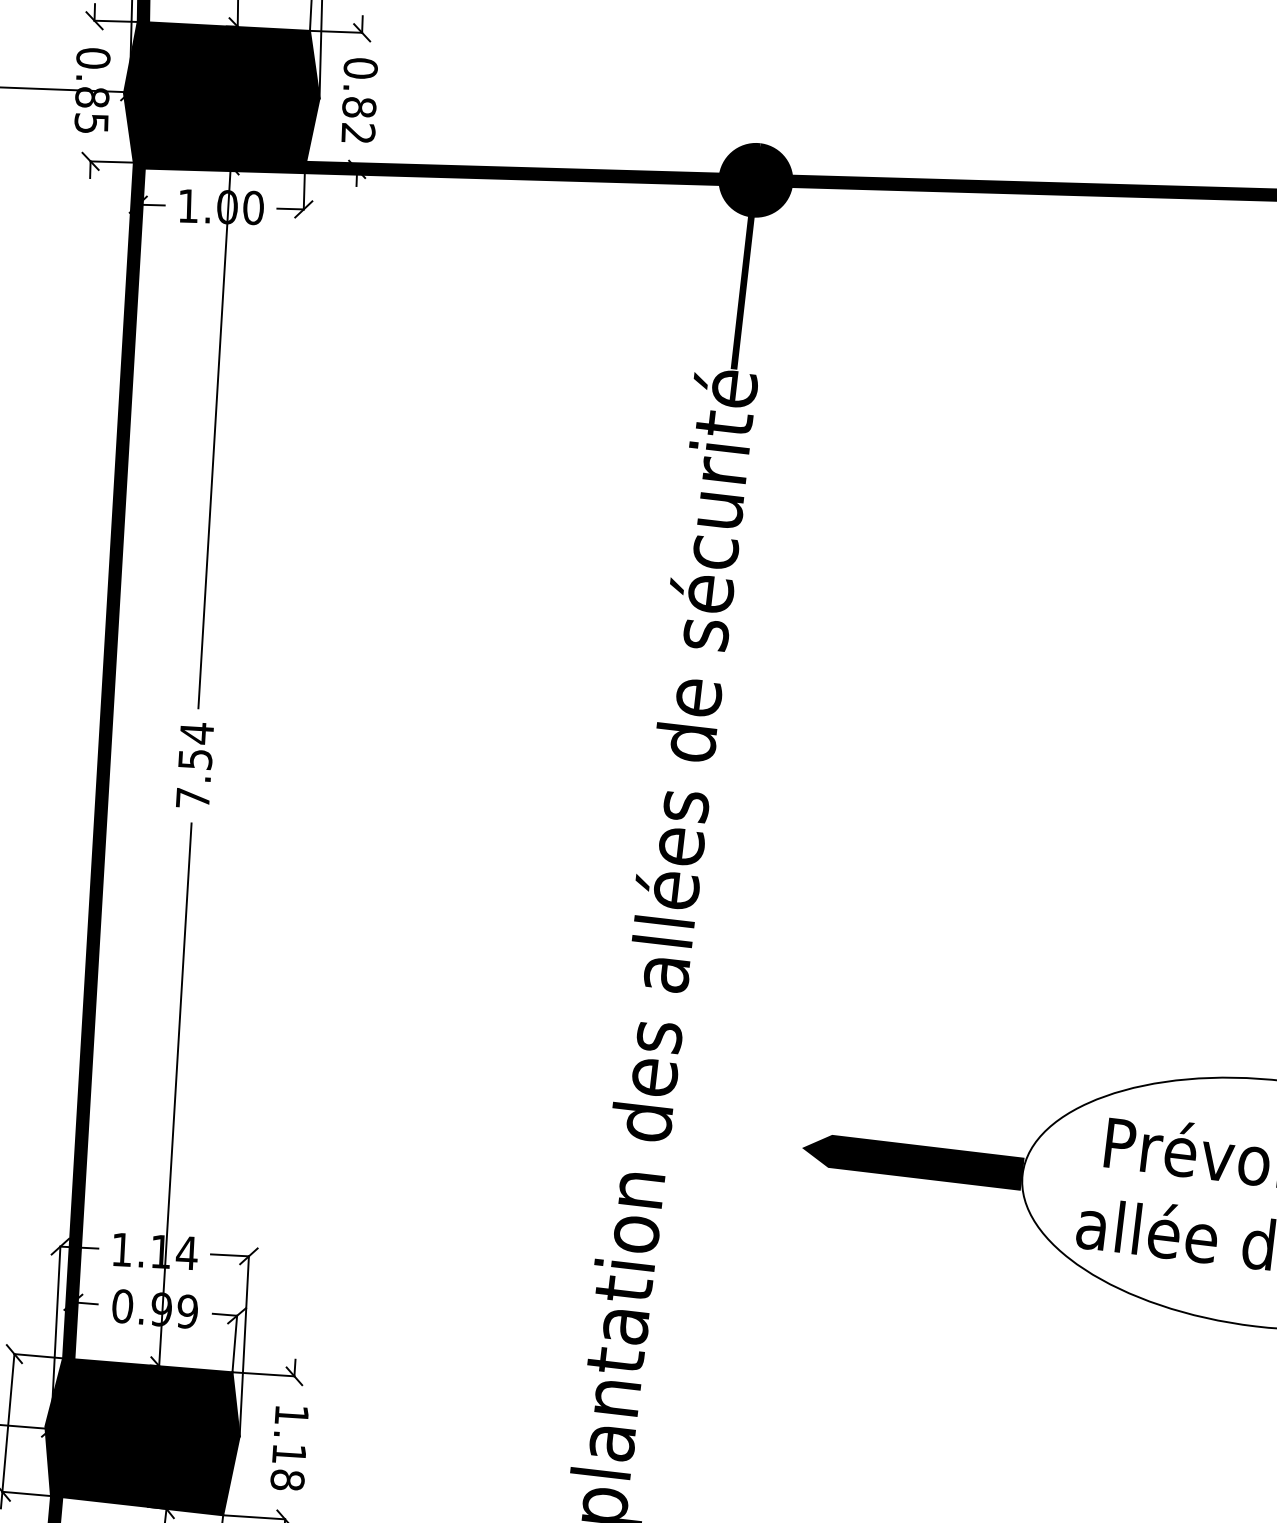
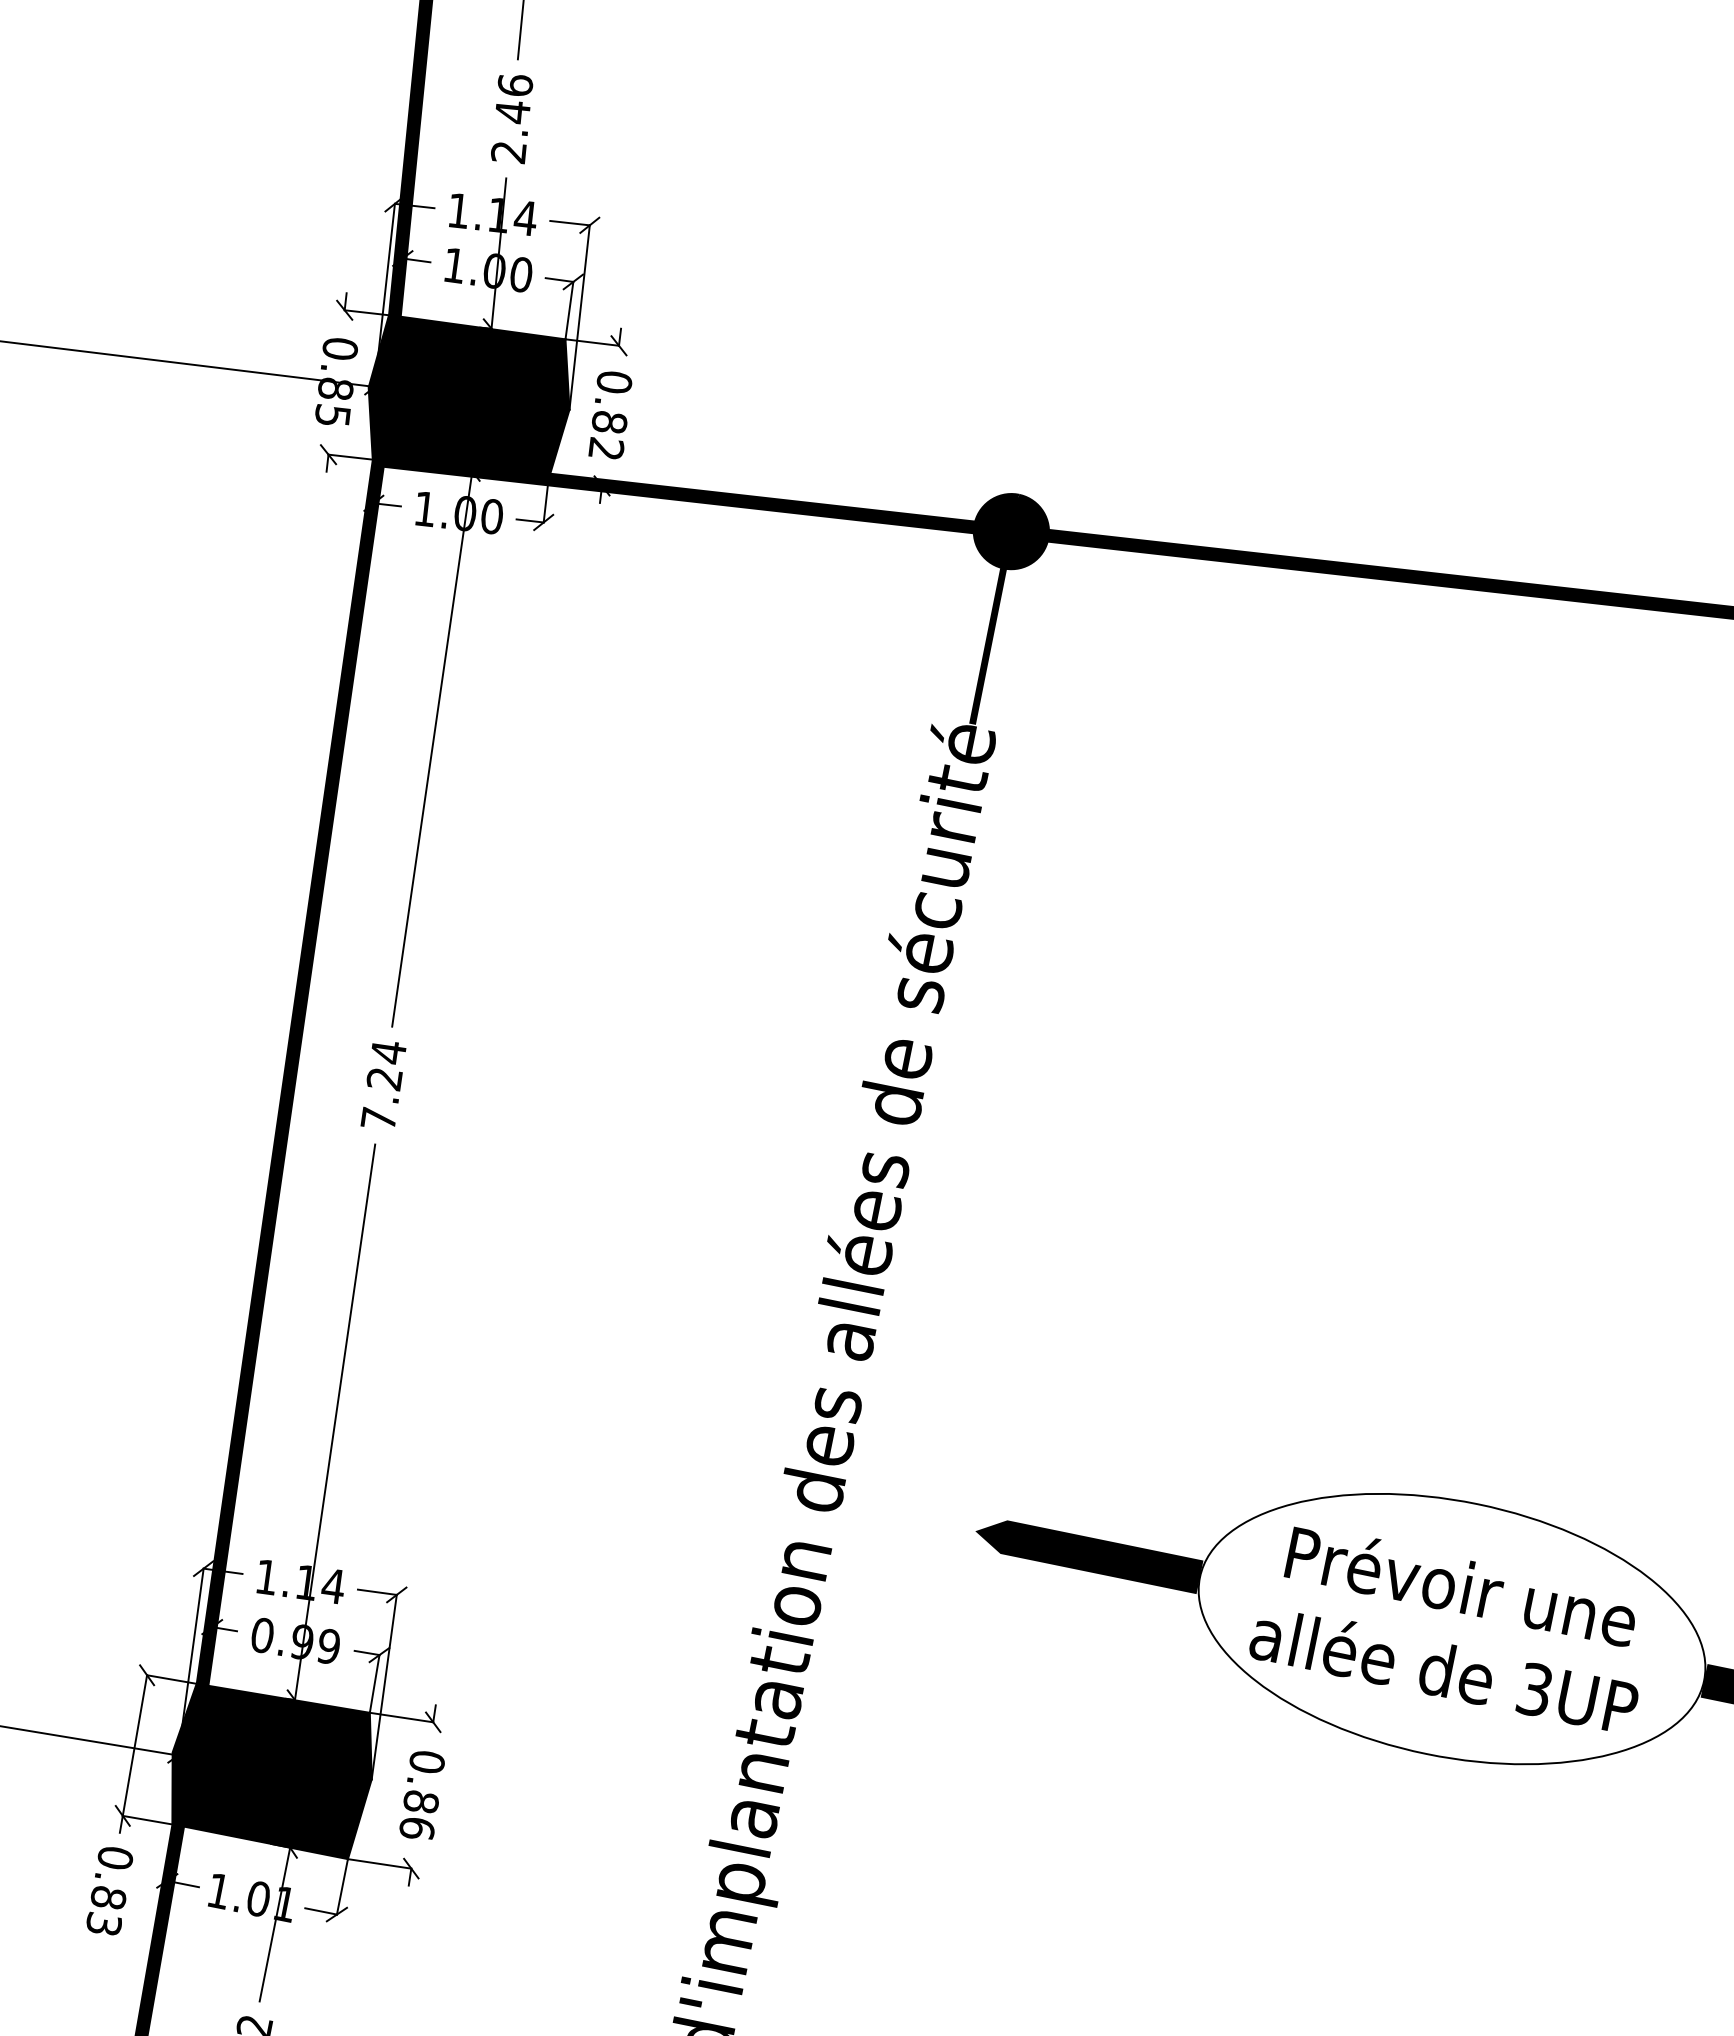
text: (195, 759) -> (384, 1079), 7.54 -> 7.24
text: (289, 1447) -> (422, 1795), 1.18 -> 0.86

